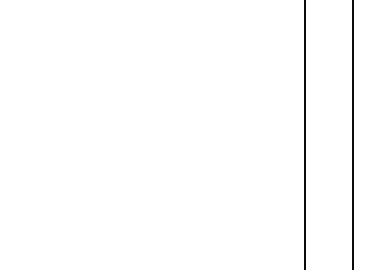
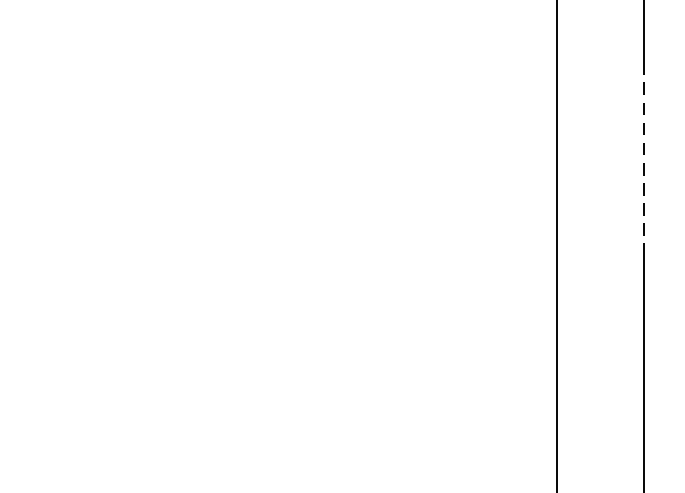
line: (352, 87) -> (643, 159), solid -> dashed

